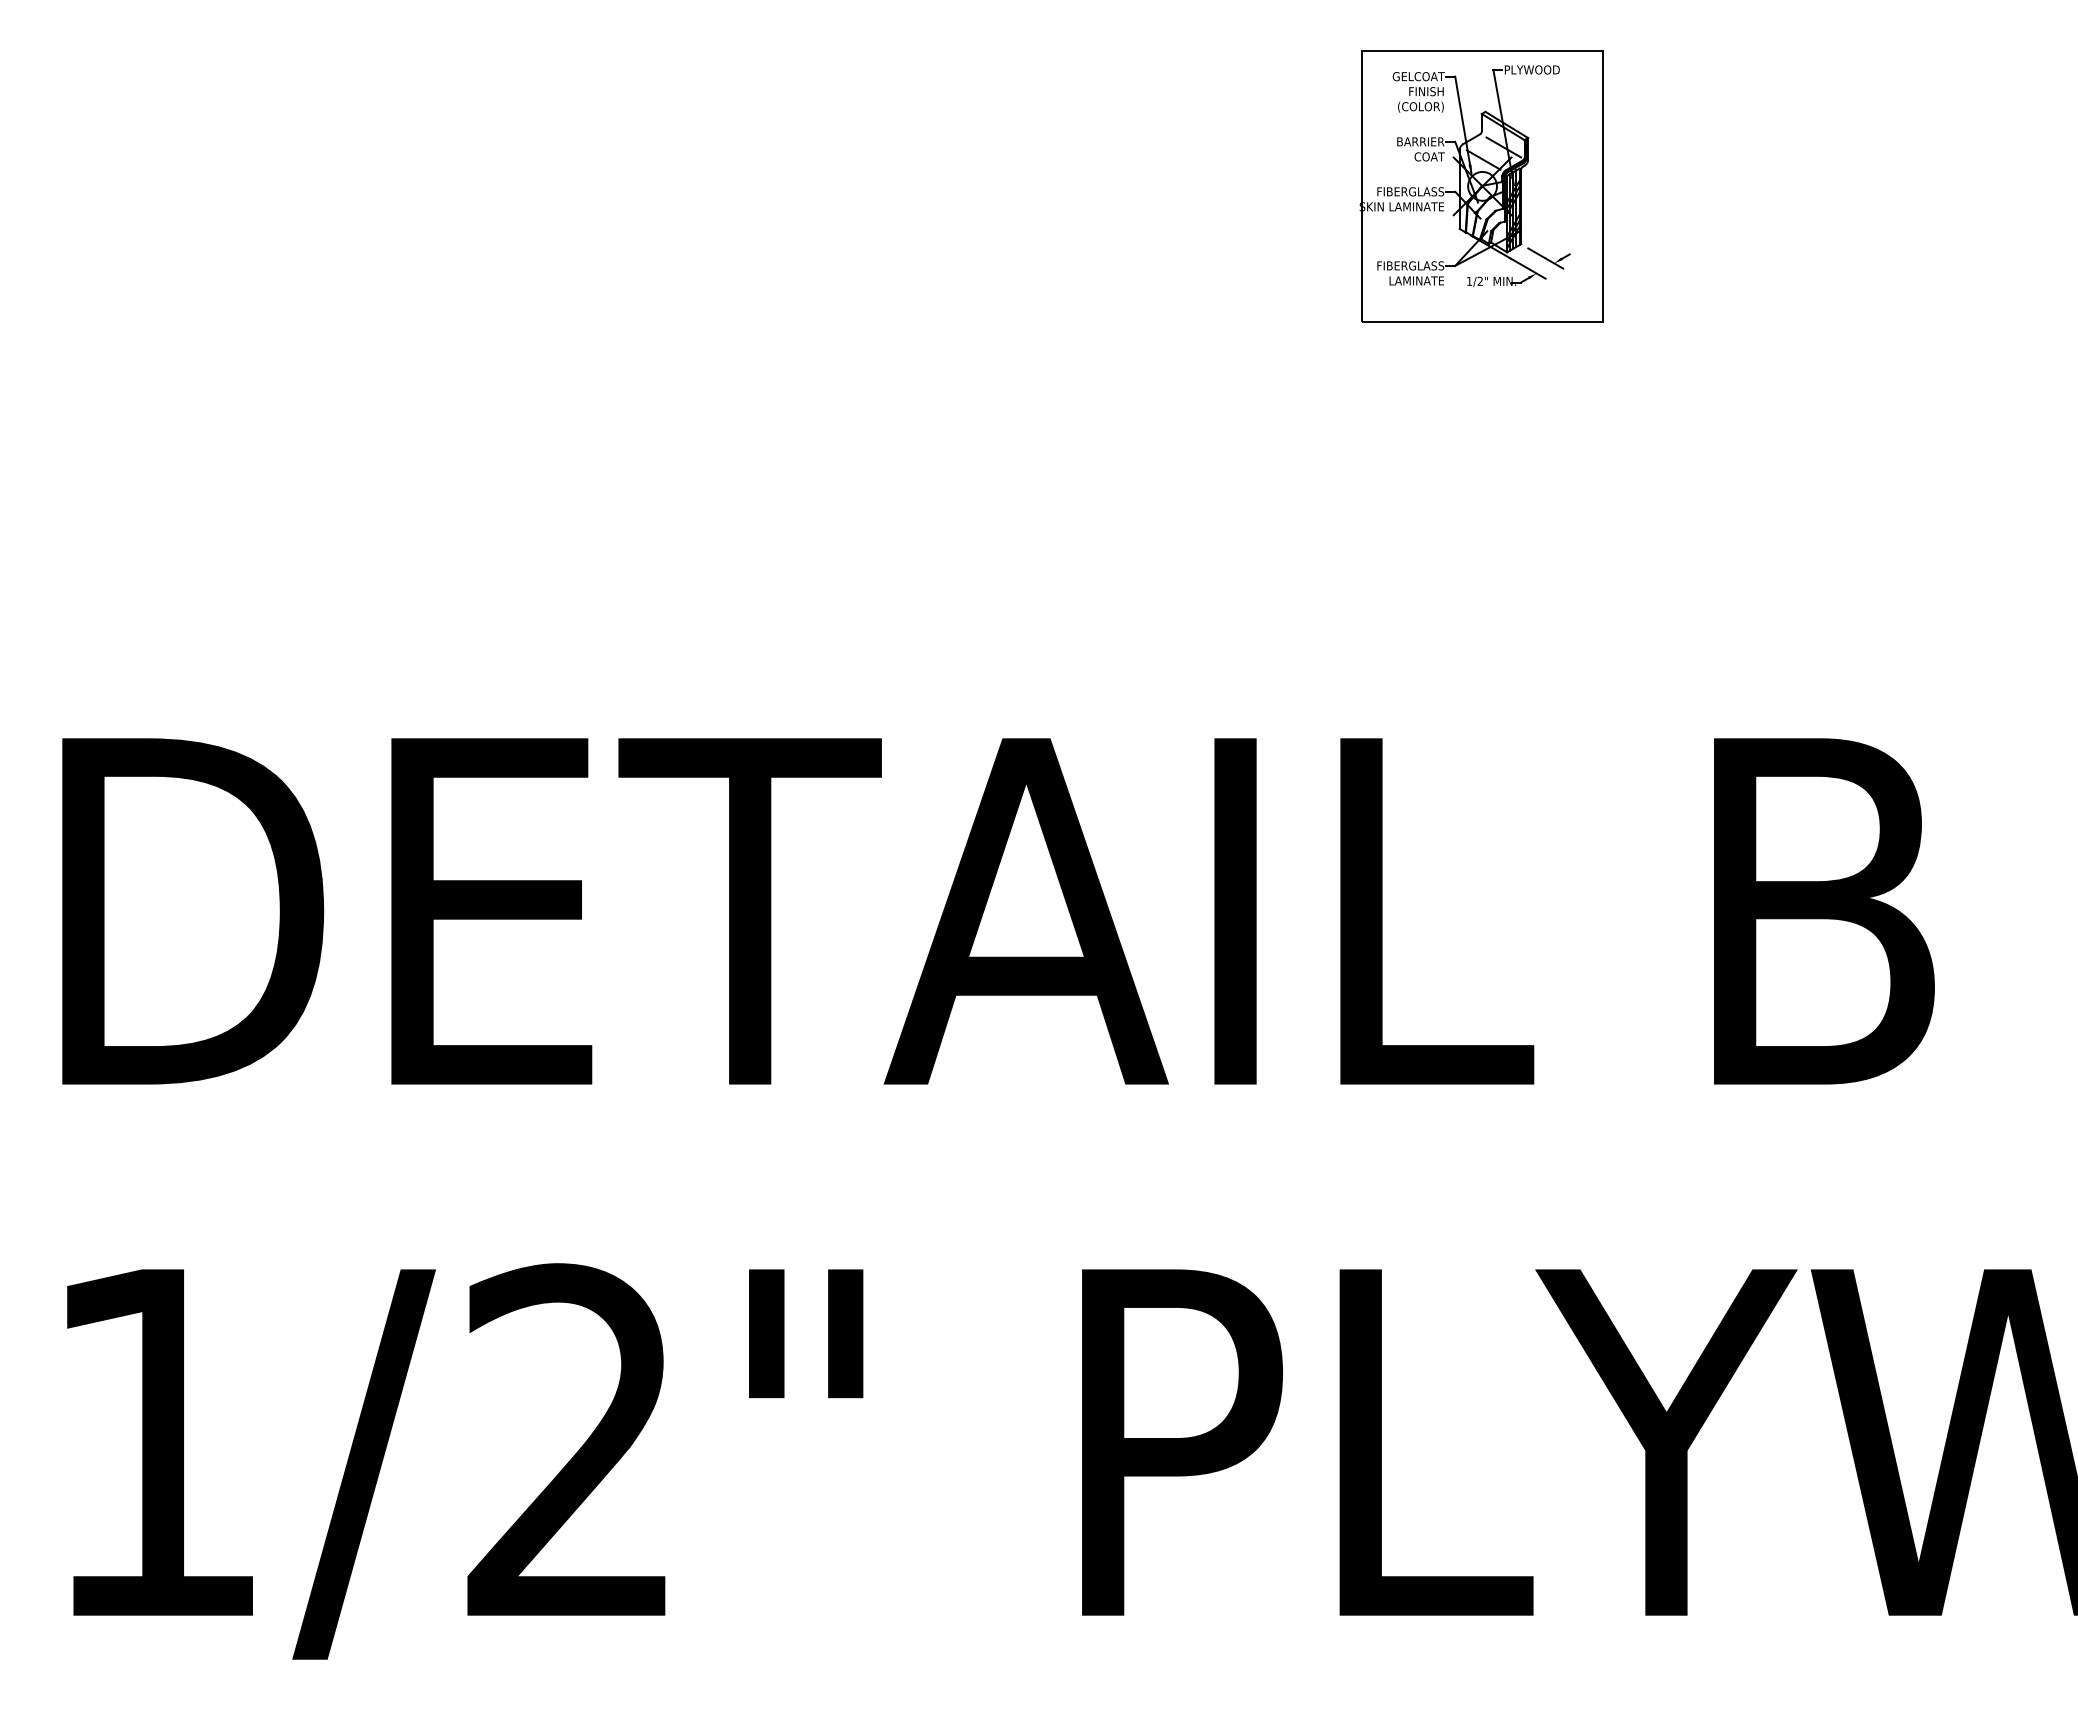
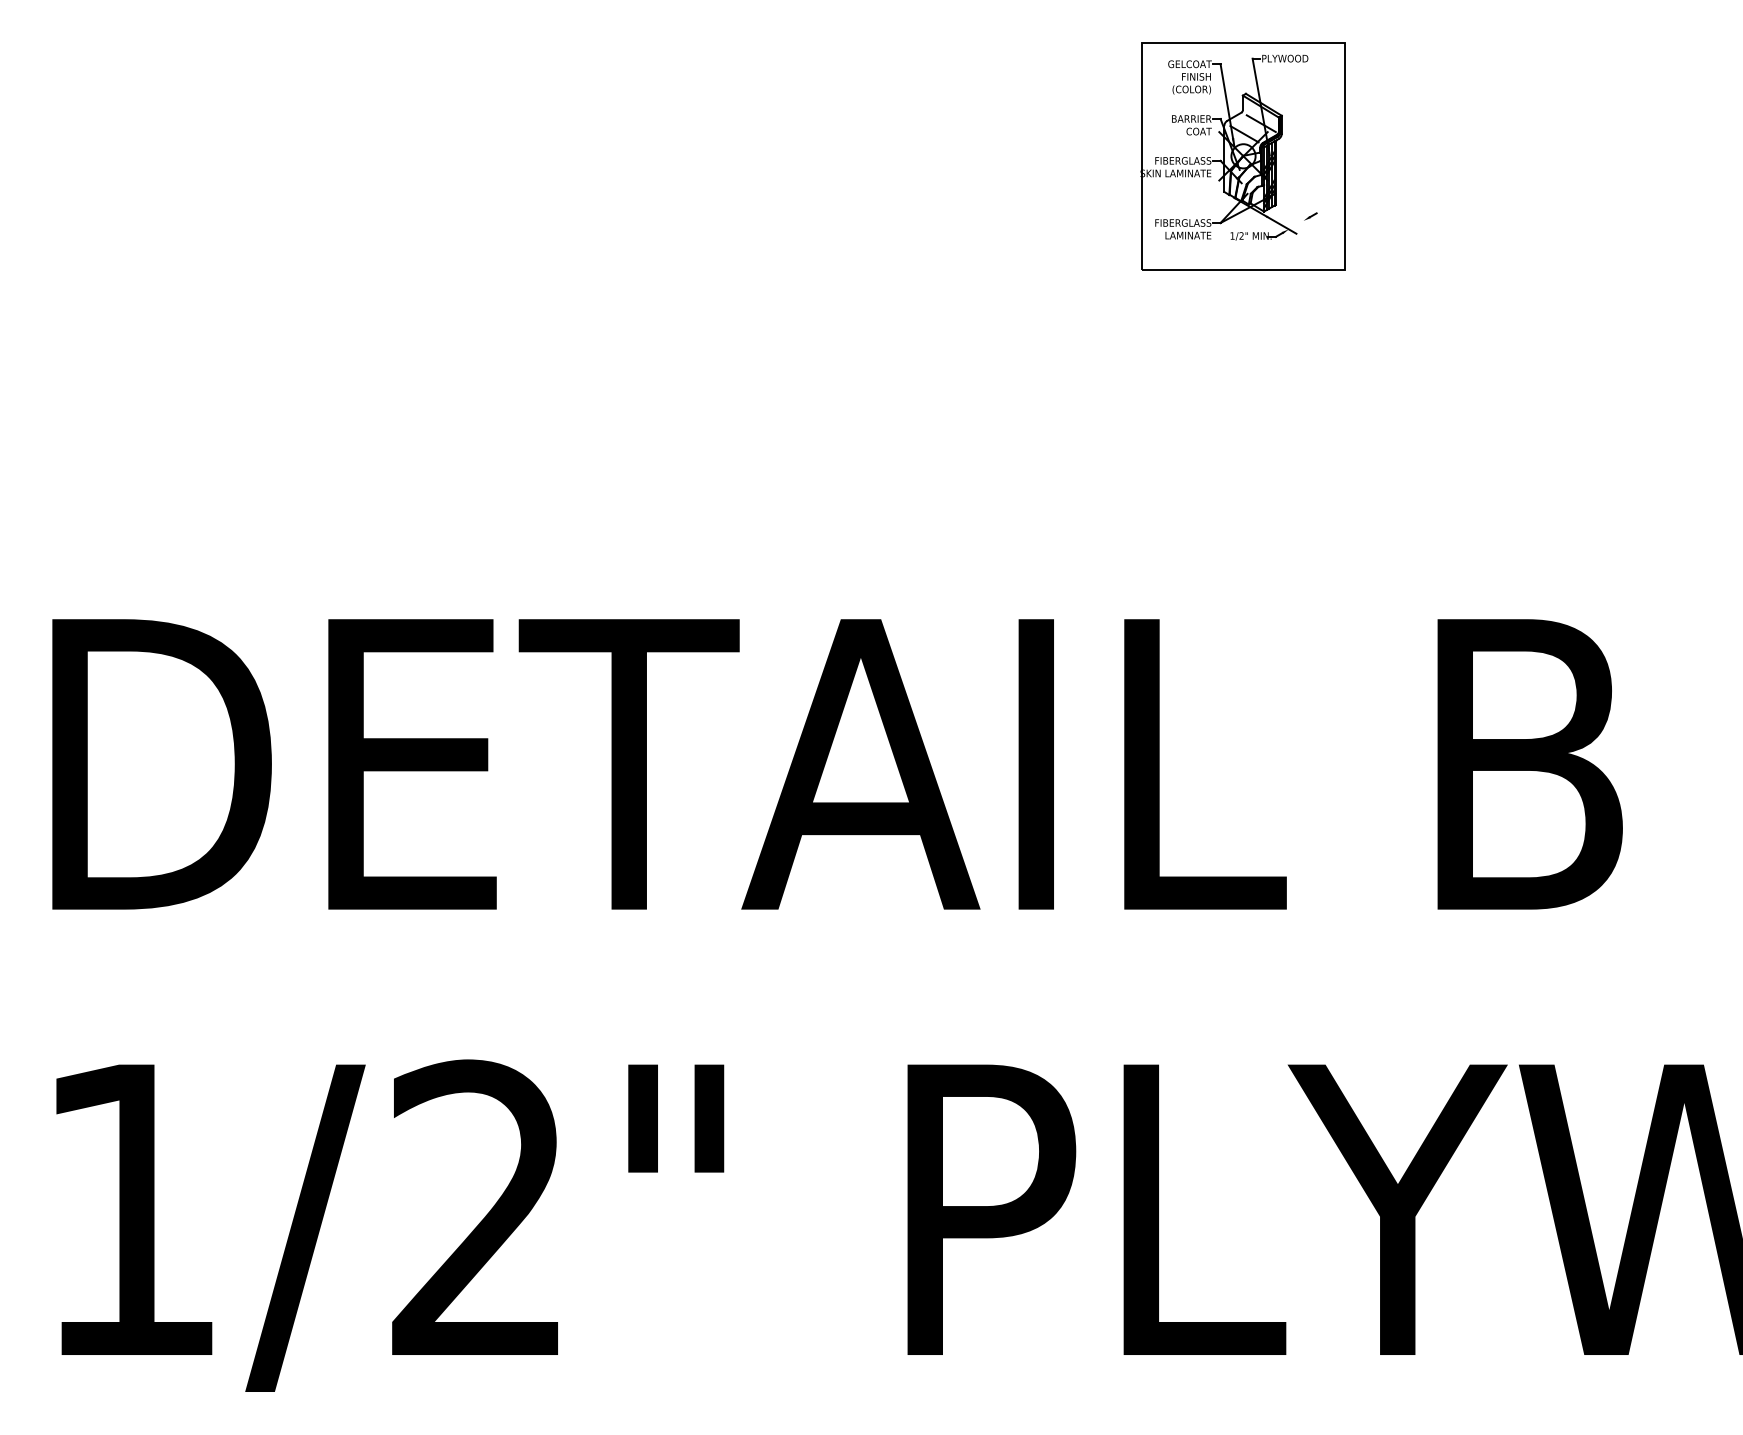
line: (1545, 258) -> (1296, 216), removed

